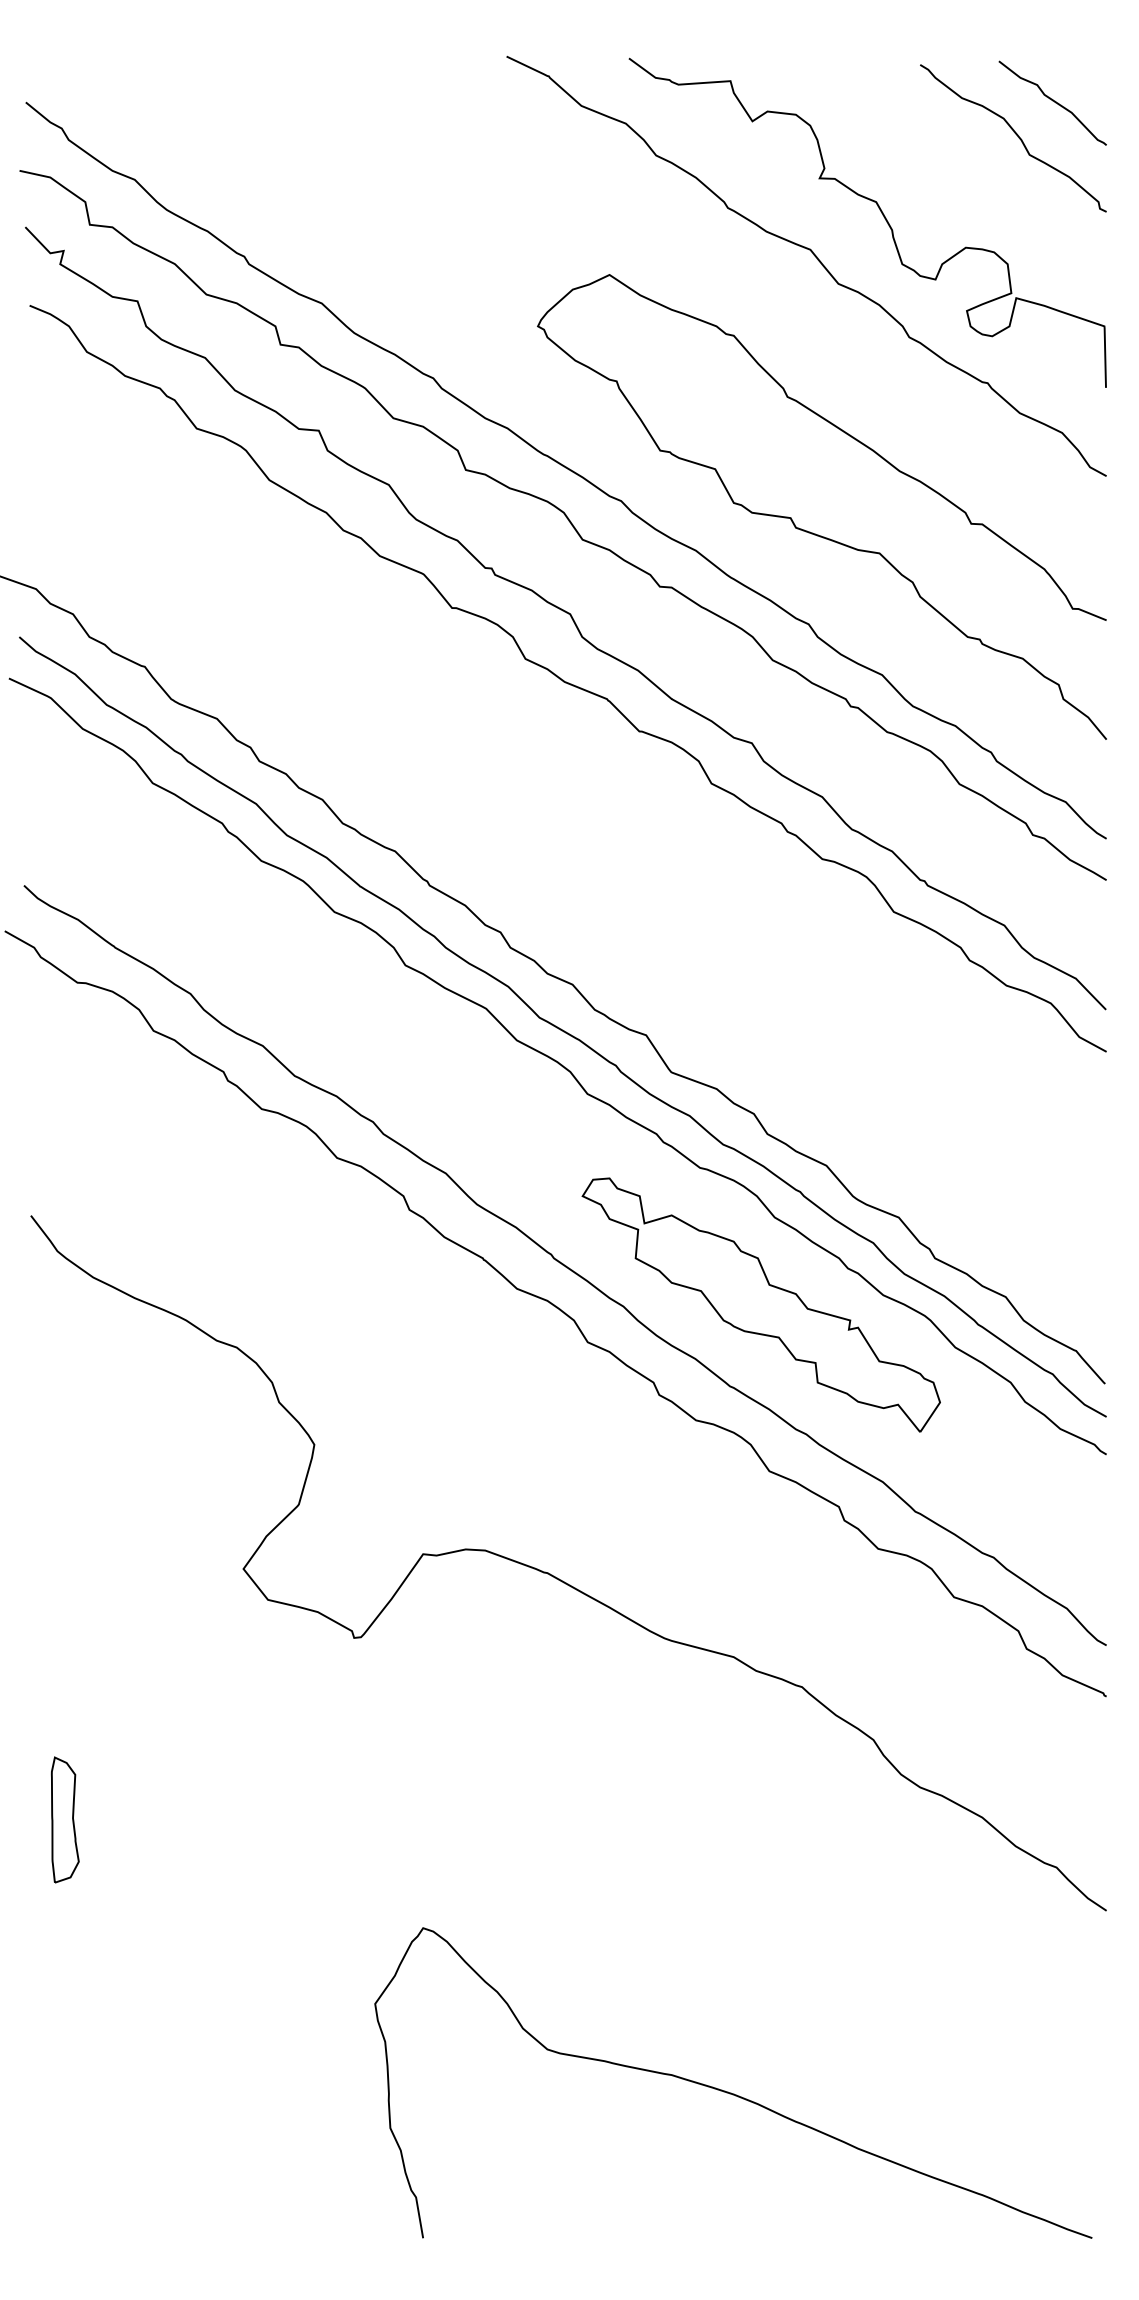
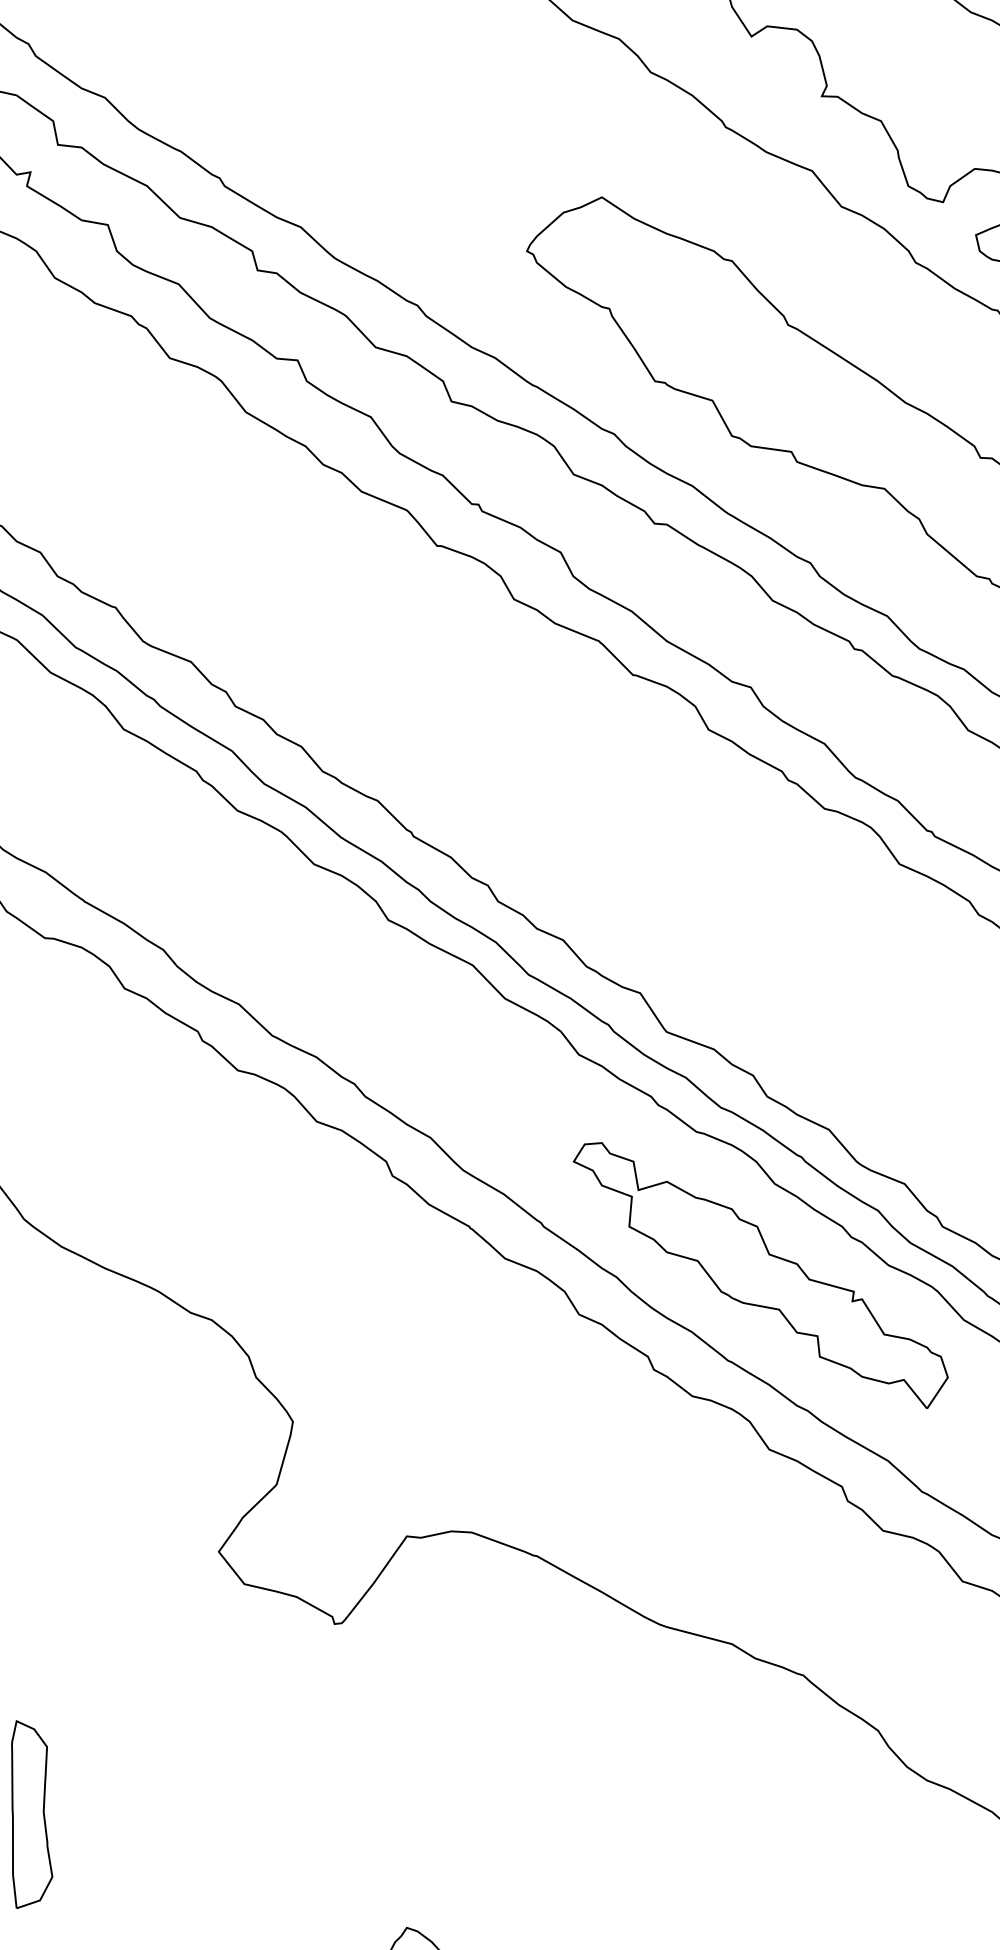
part: (65, 1819) -> (32, 1814), size x1.43

